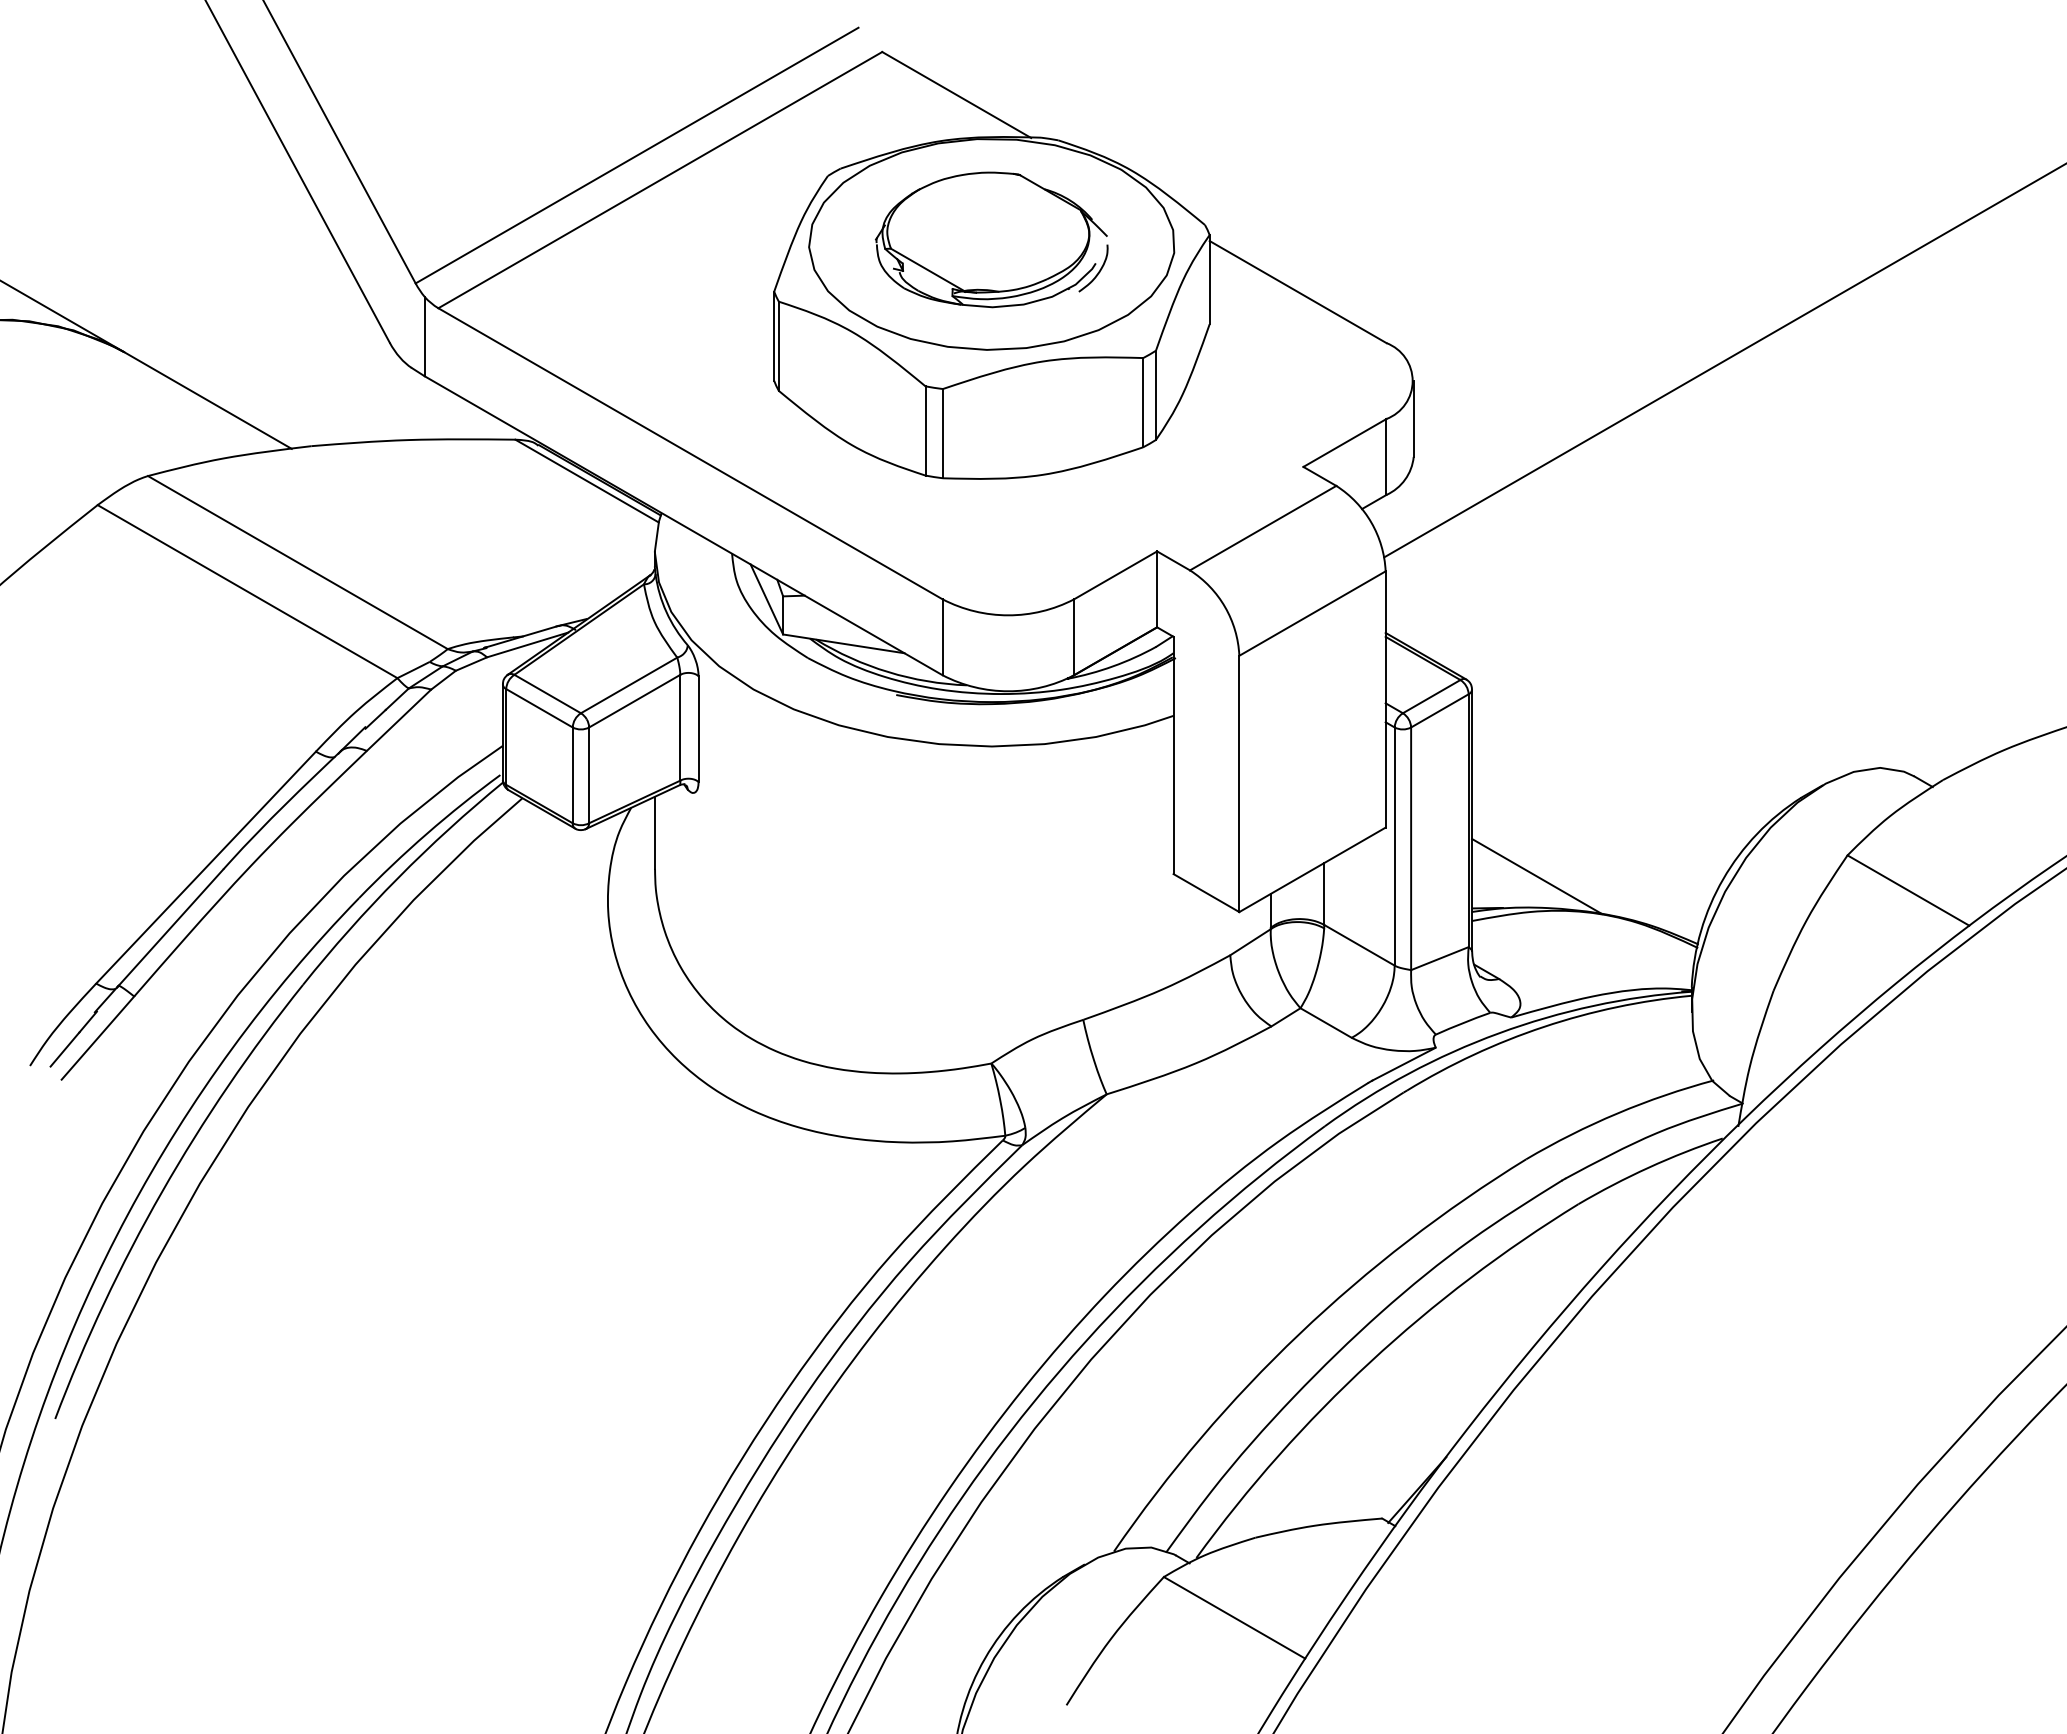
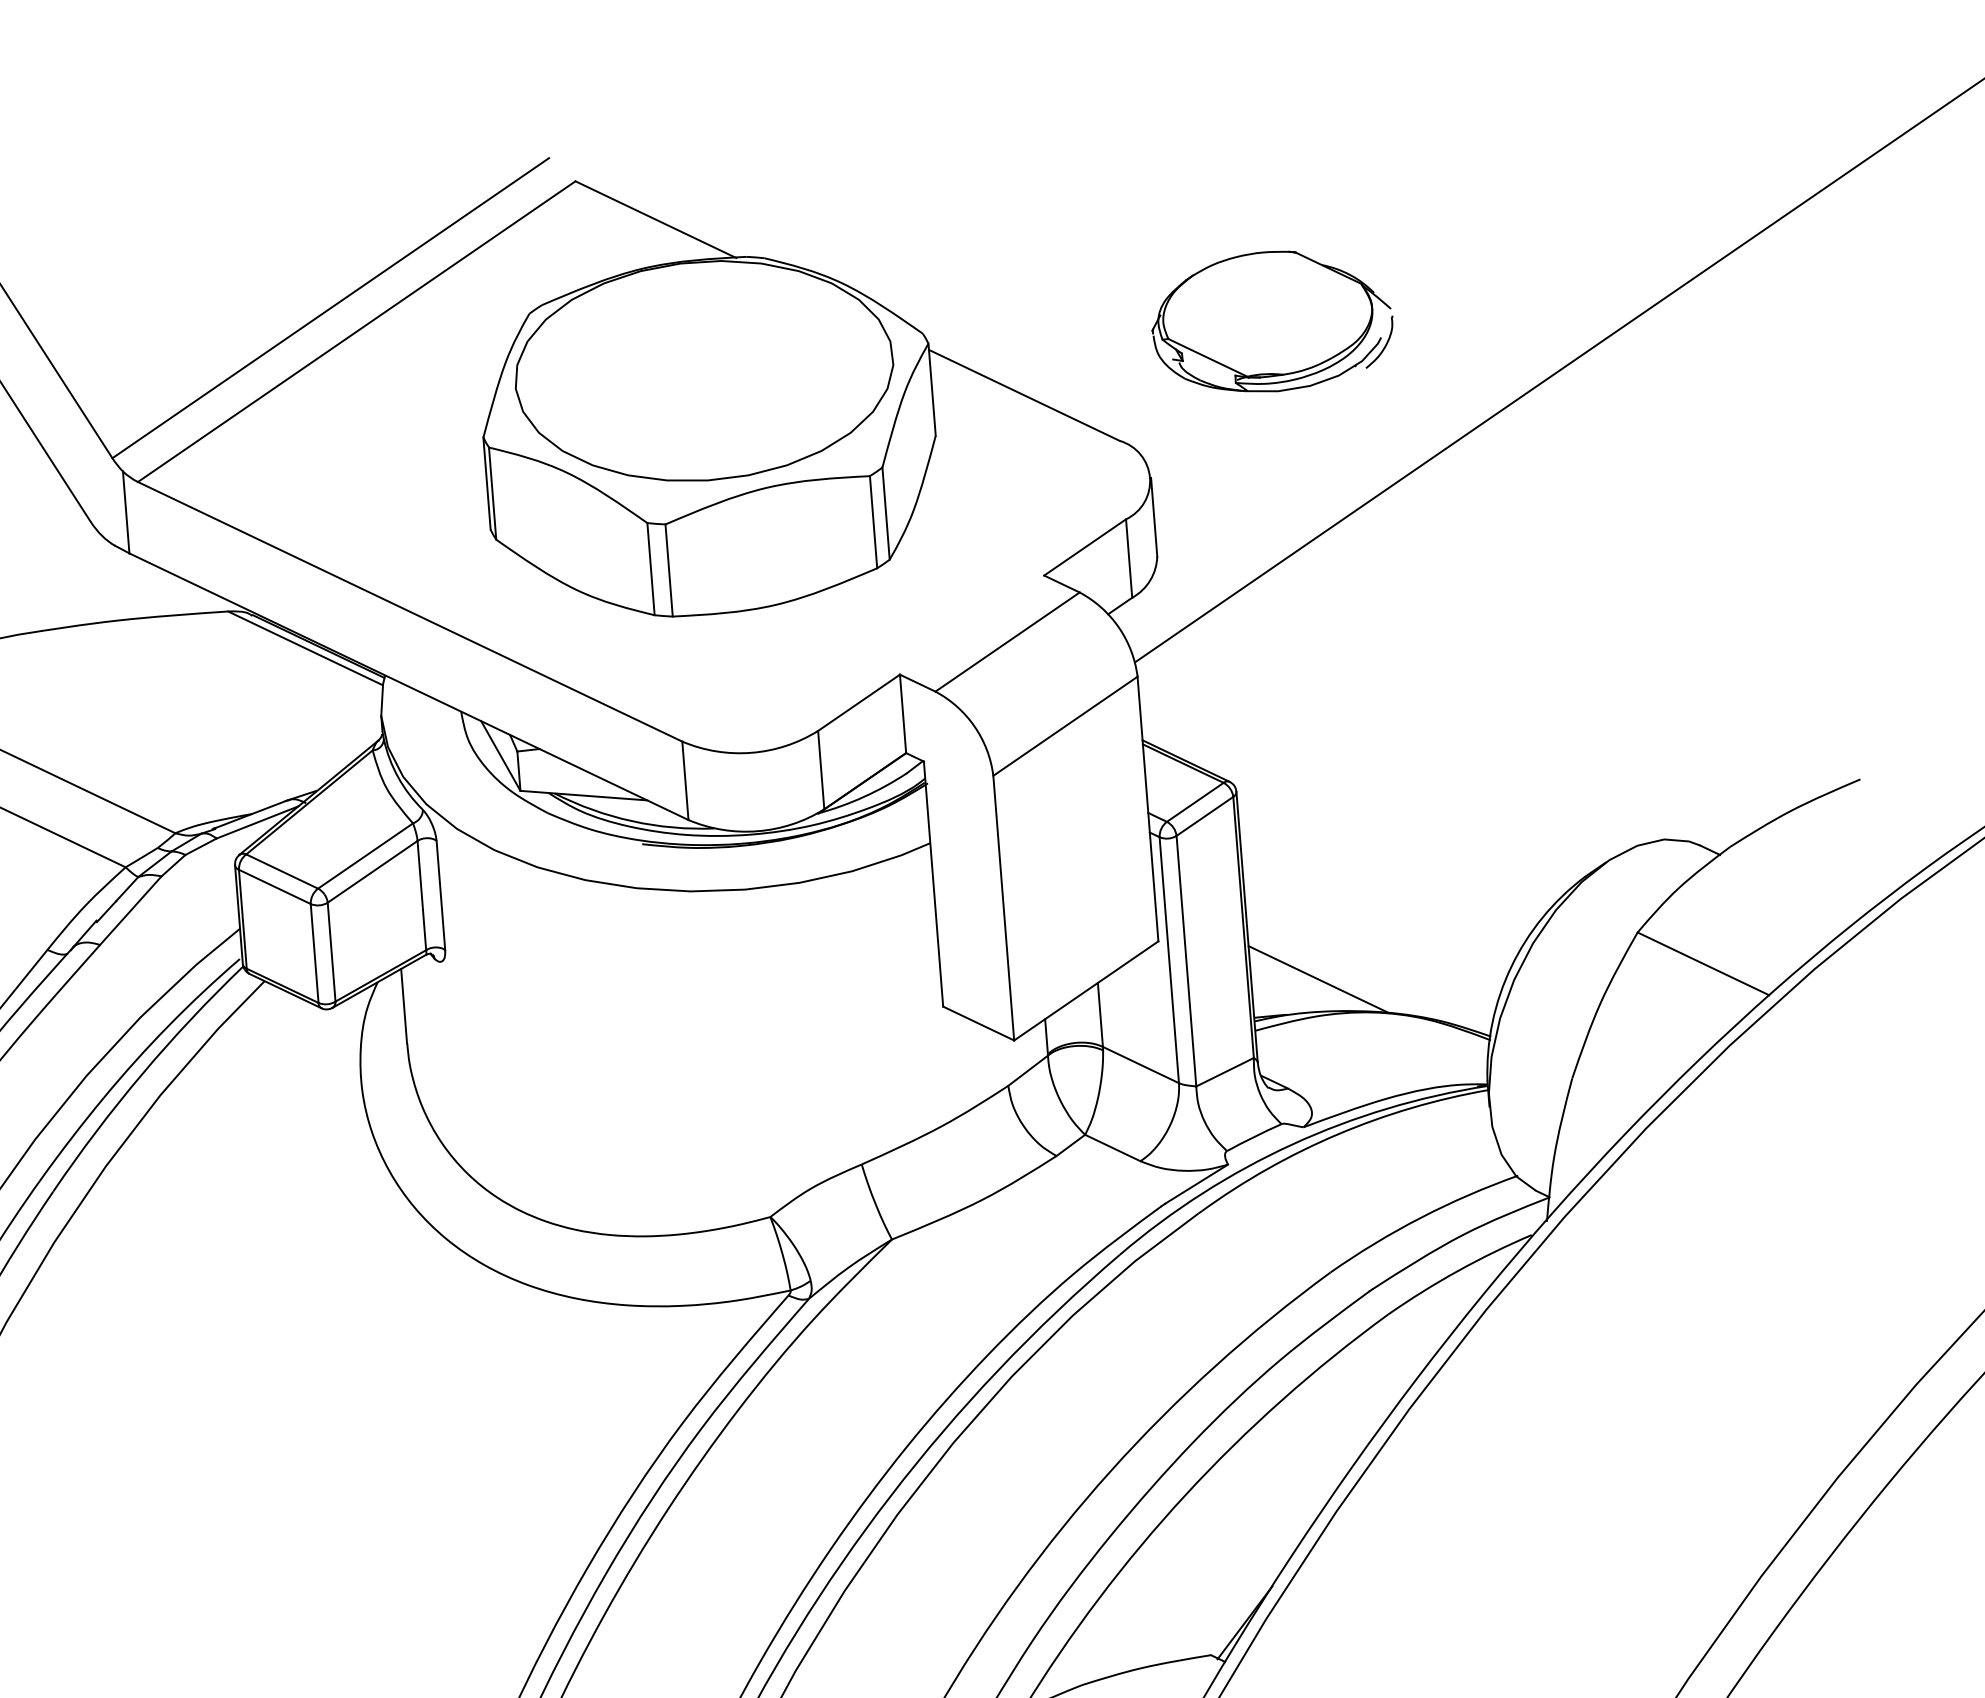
part: (991, 239) -> (1271, 321), moved

